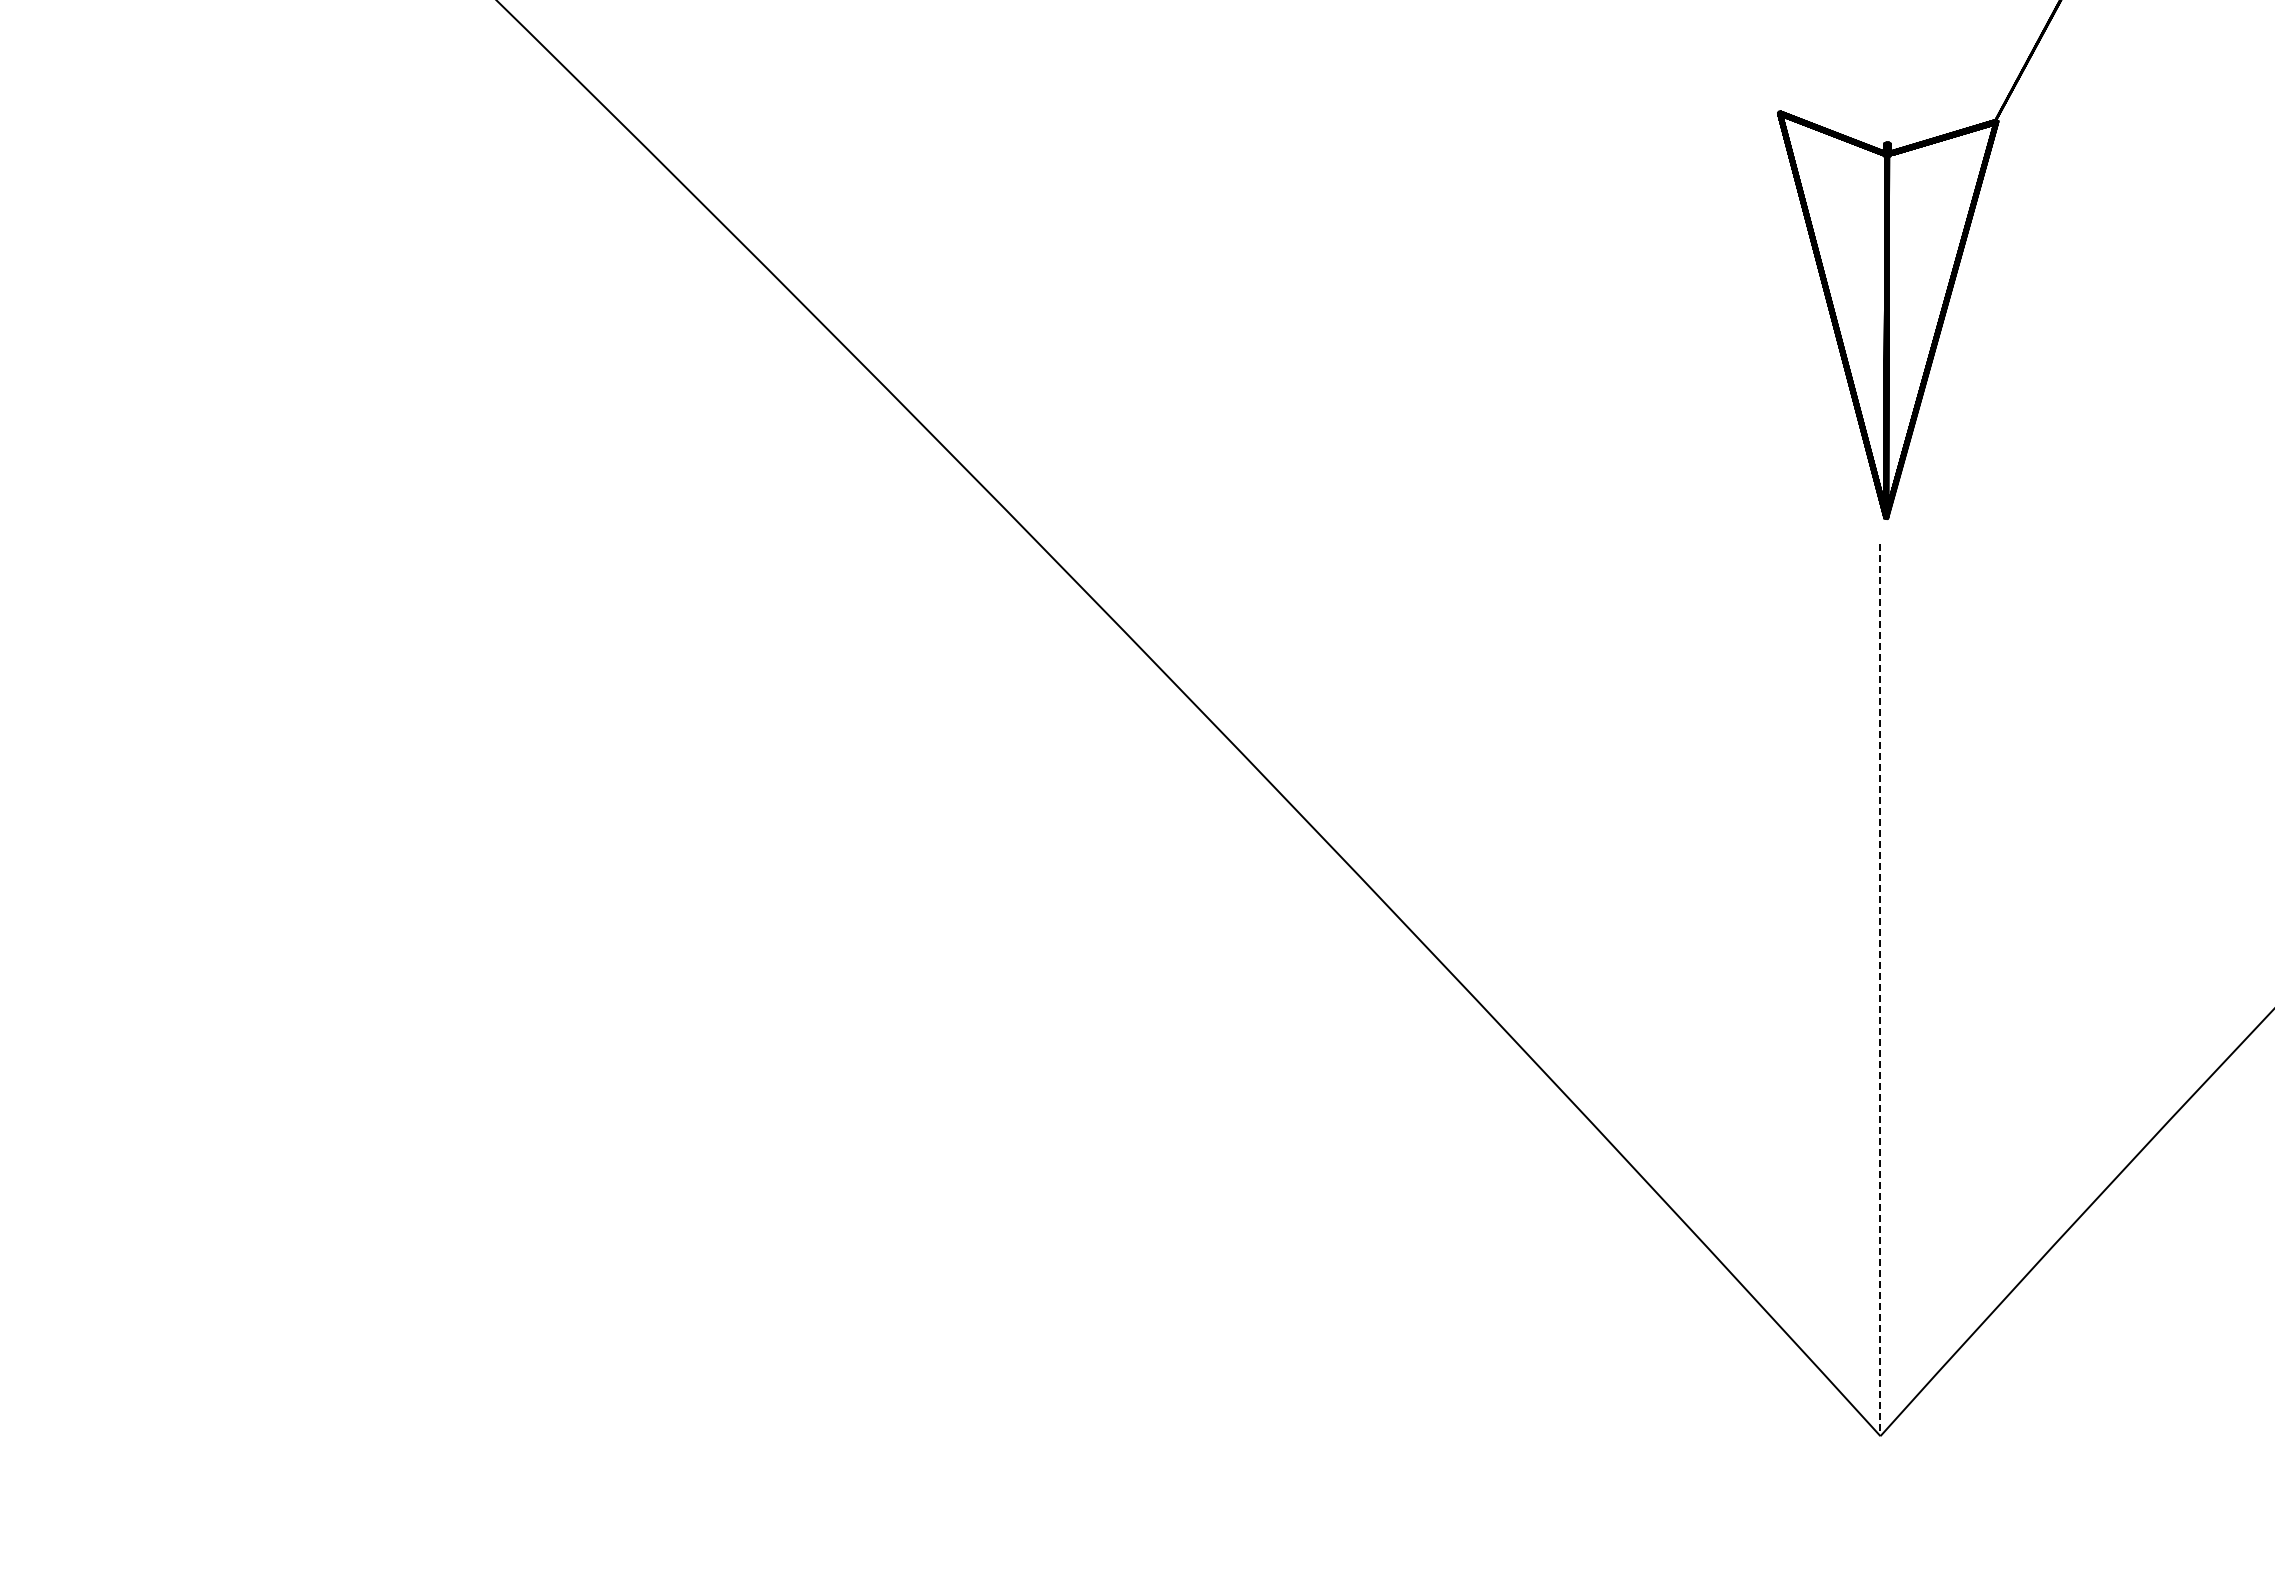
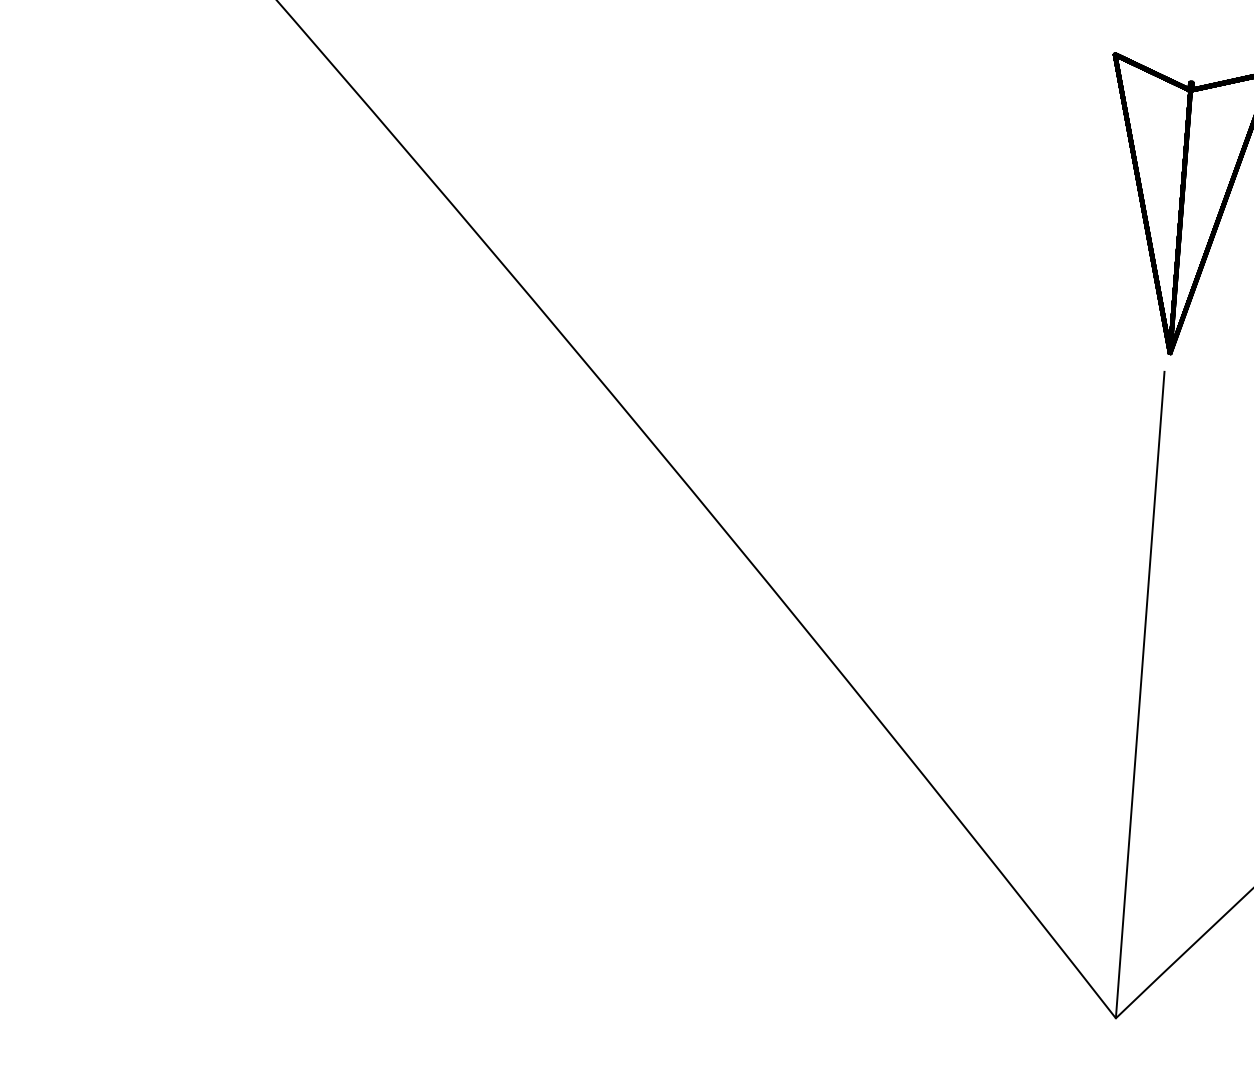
line: (1880, 990) -> (1140, 695), dashed -> solid

